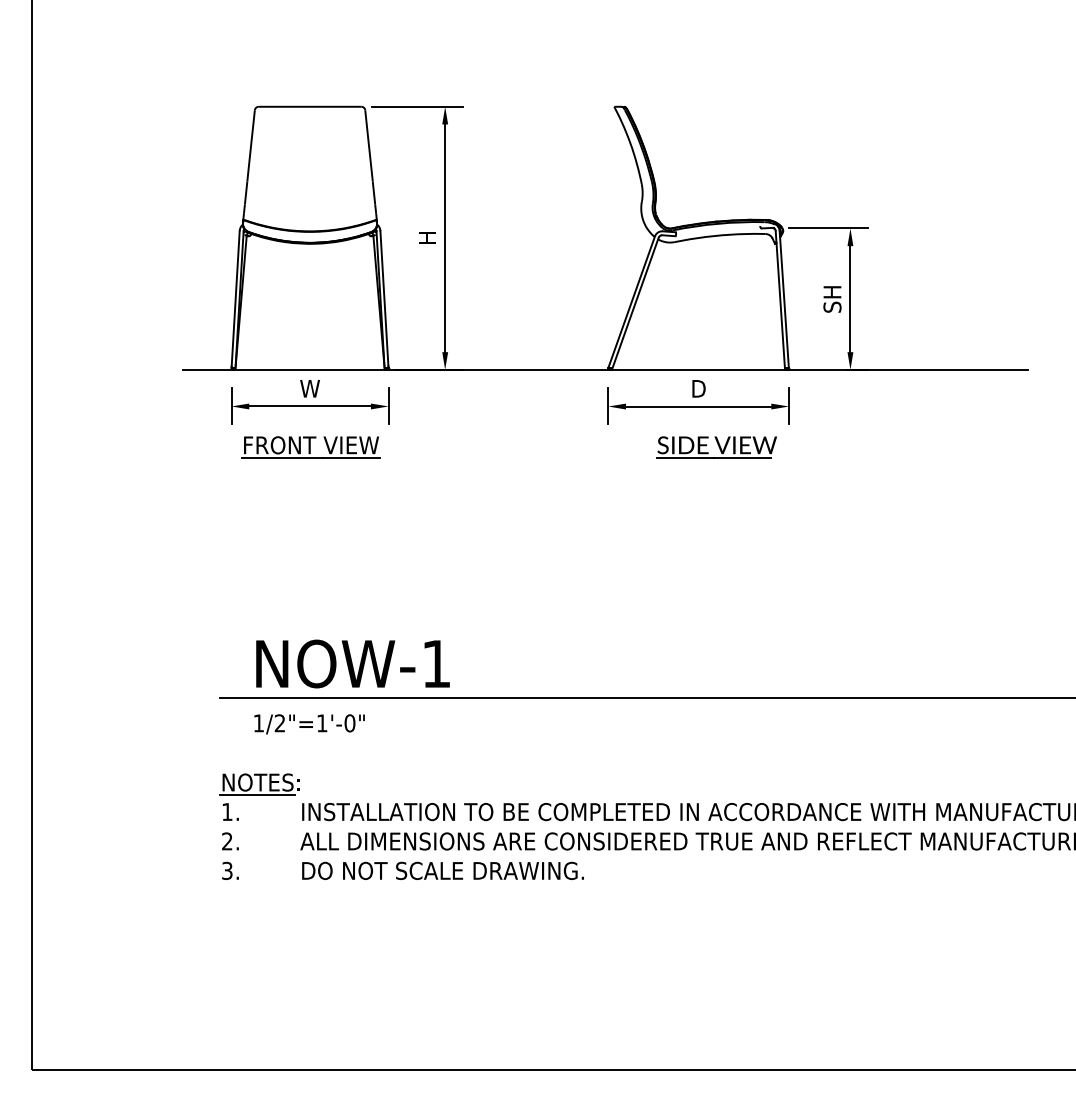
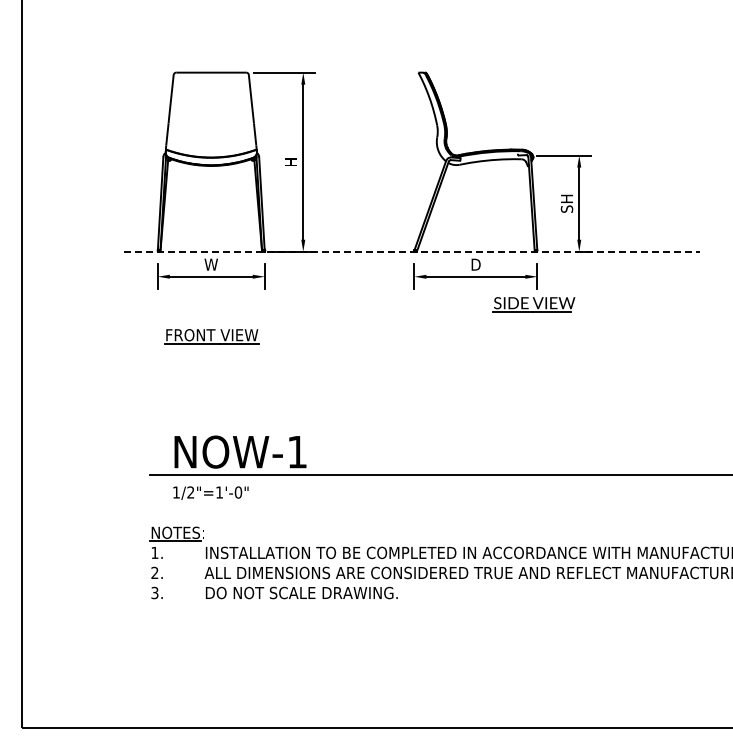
line: (605, 369) -> (412, 251), solid -> dashed
part: (310, 447) -> (211, 336), moved
part: (715, 447) -> (533, 304), moved

